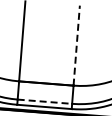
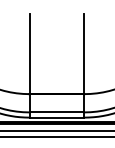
line: (77, 45) -> (84, 53), dashed -> solid
line: (45, 101) -> (57, 112), dashed -> solid

